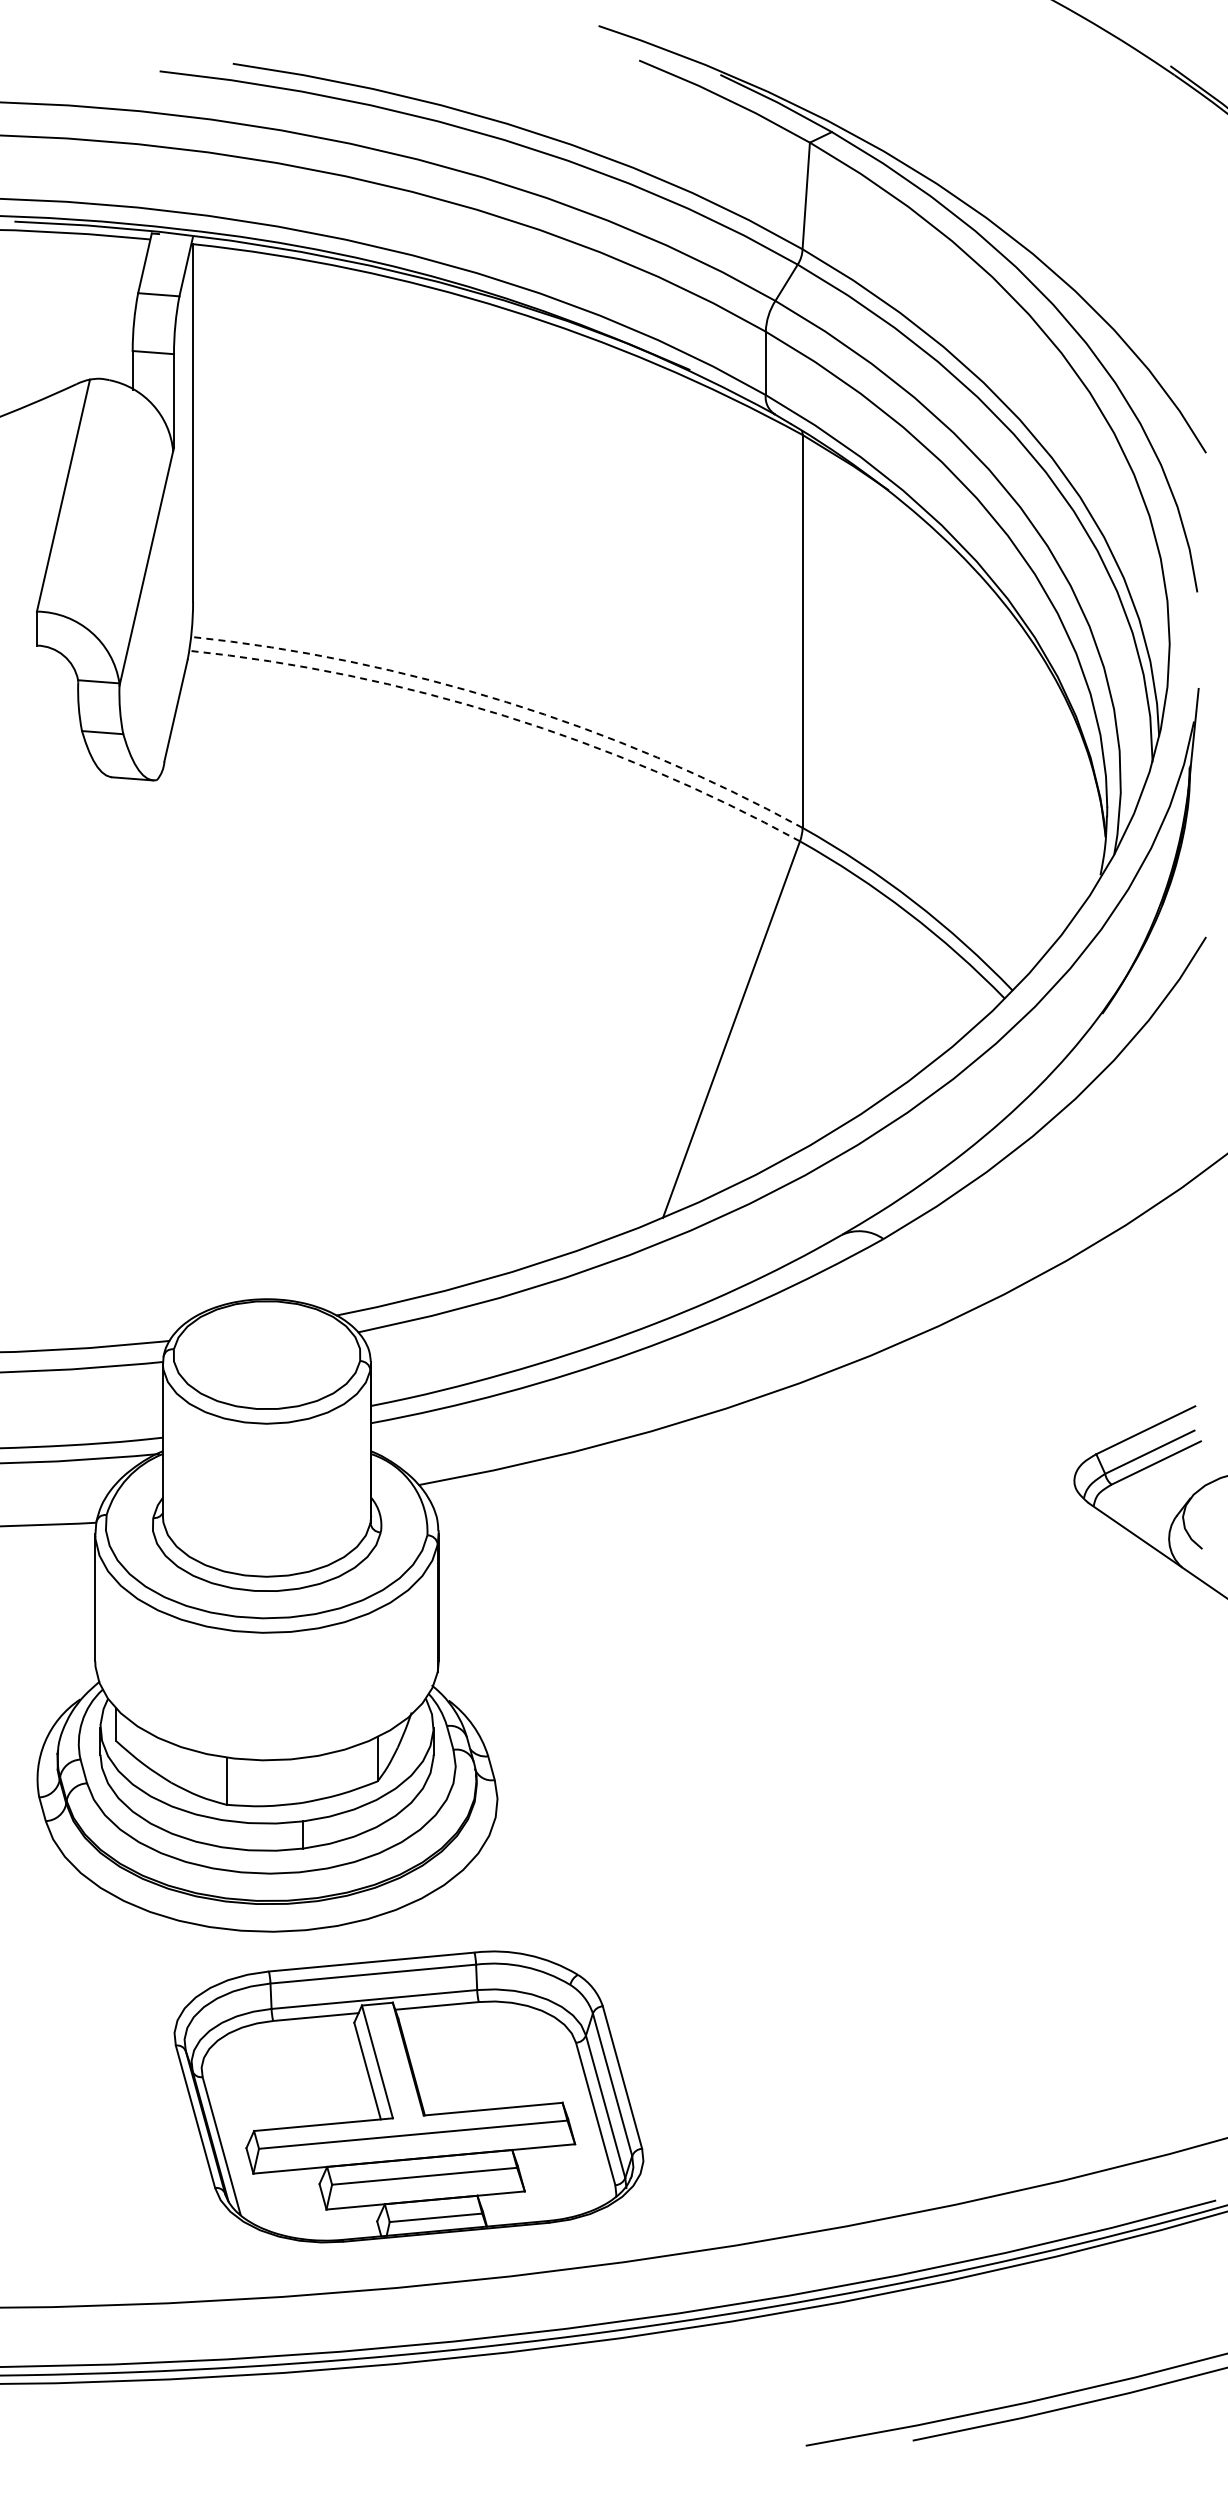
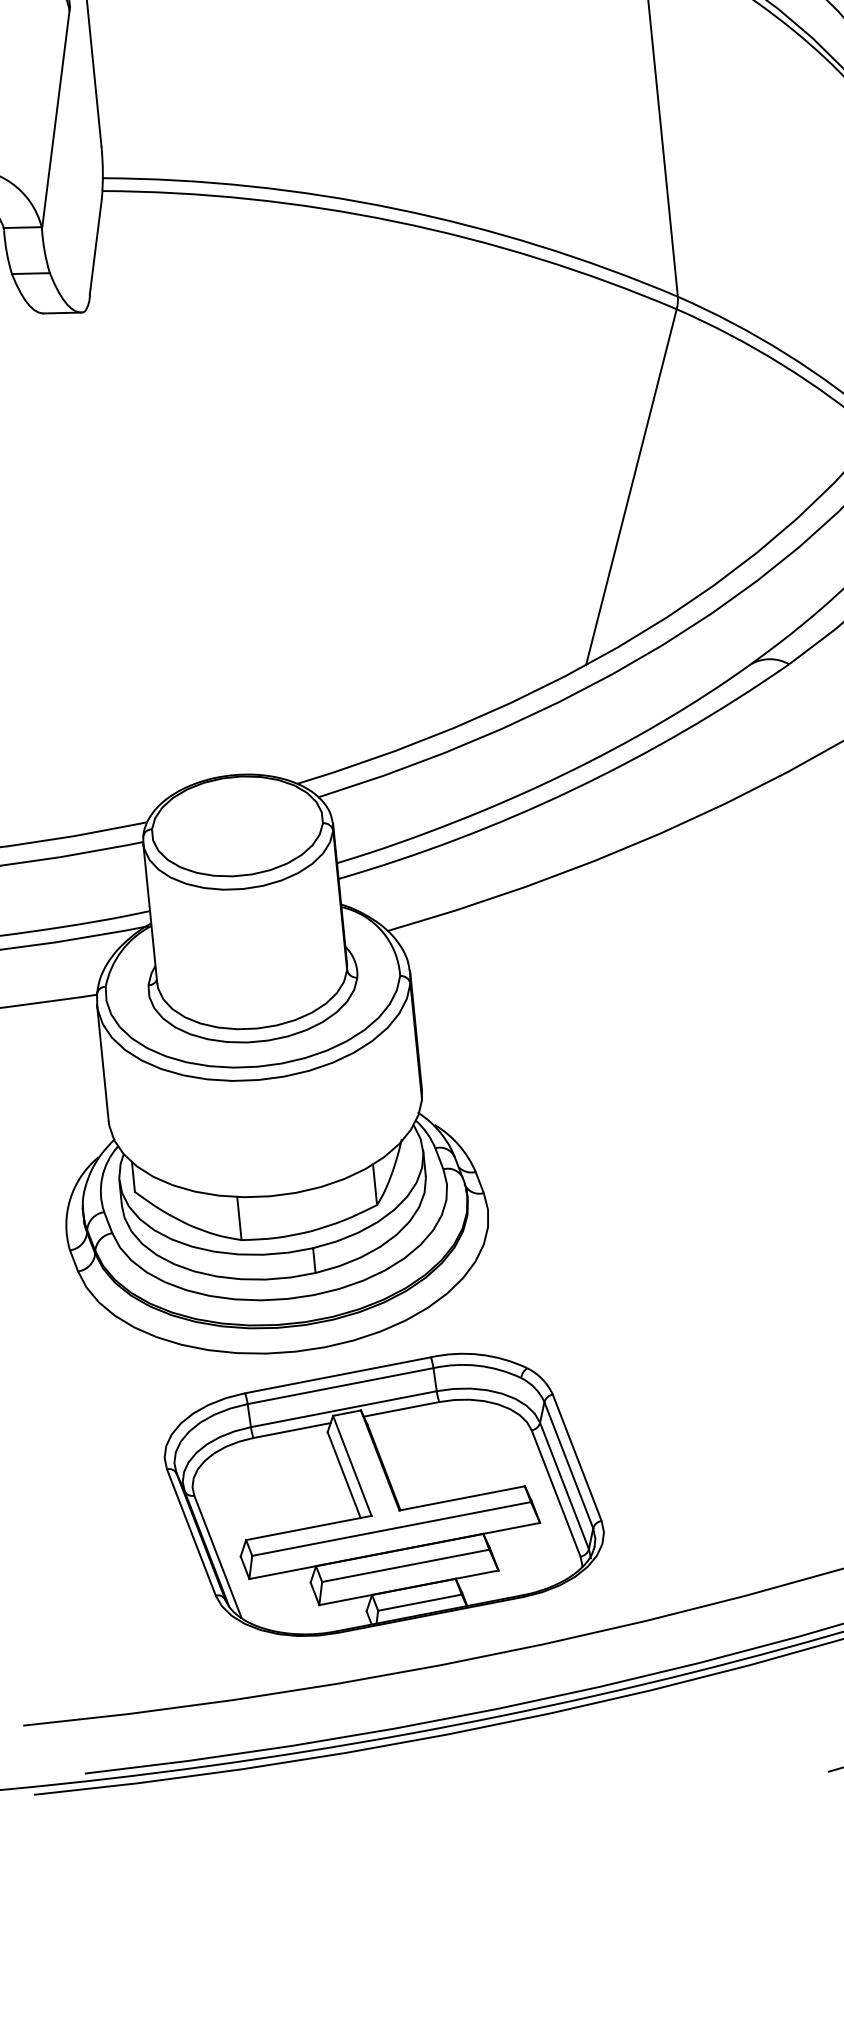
arc: (506, 702) -> (396, 209), dashed -> solid
arc: (504, 715) -> (395, 221), dashed -> solid
part: (408, 2096) -> (383, 1494), moved

